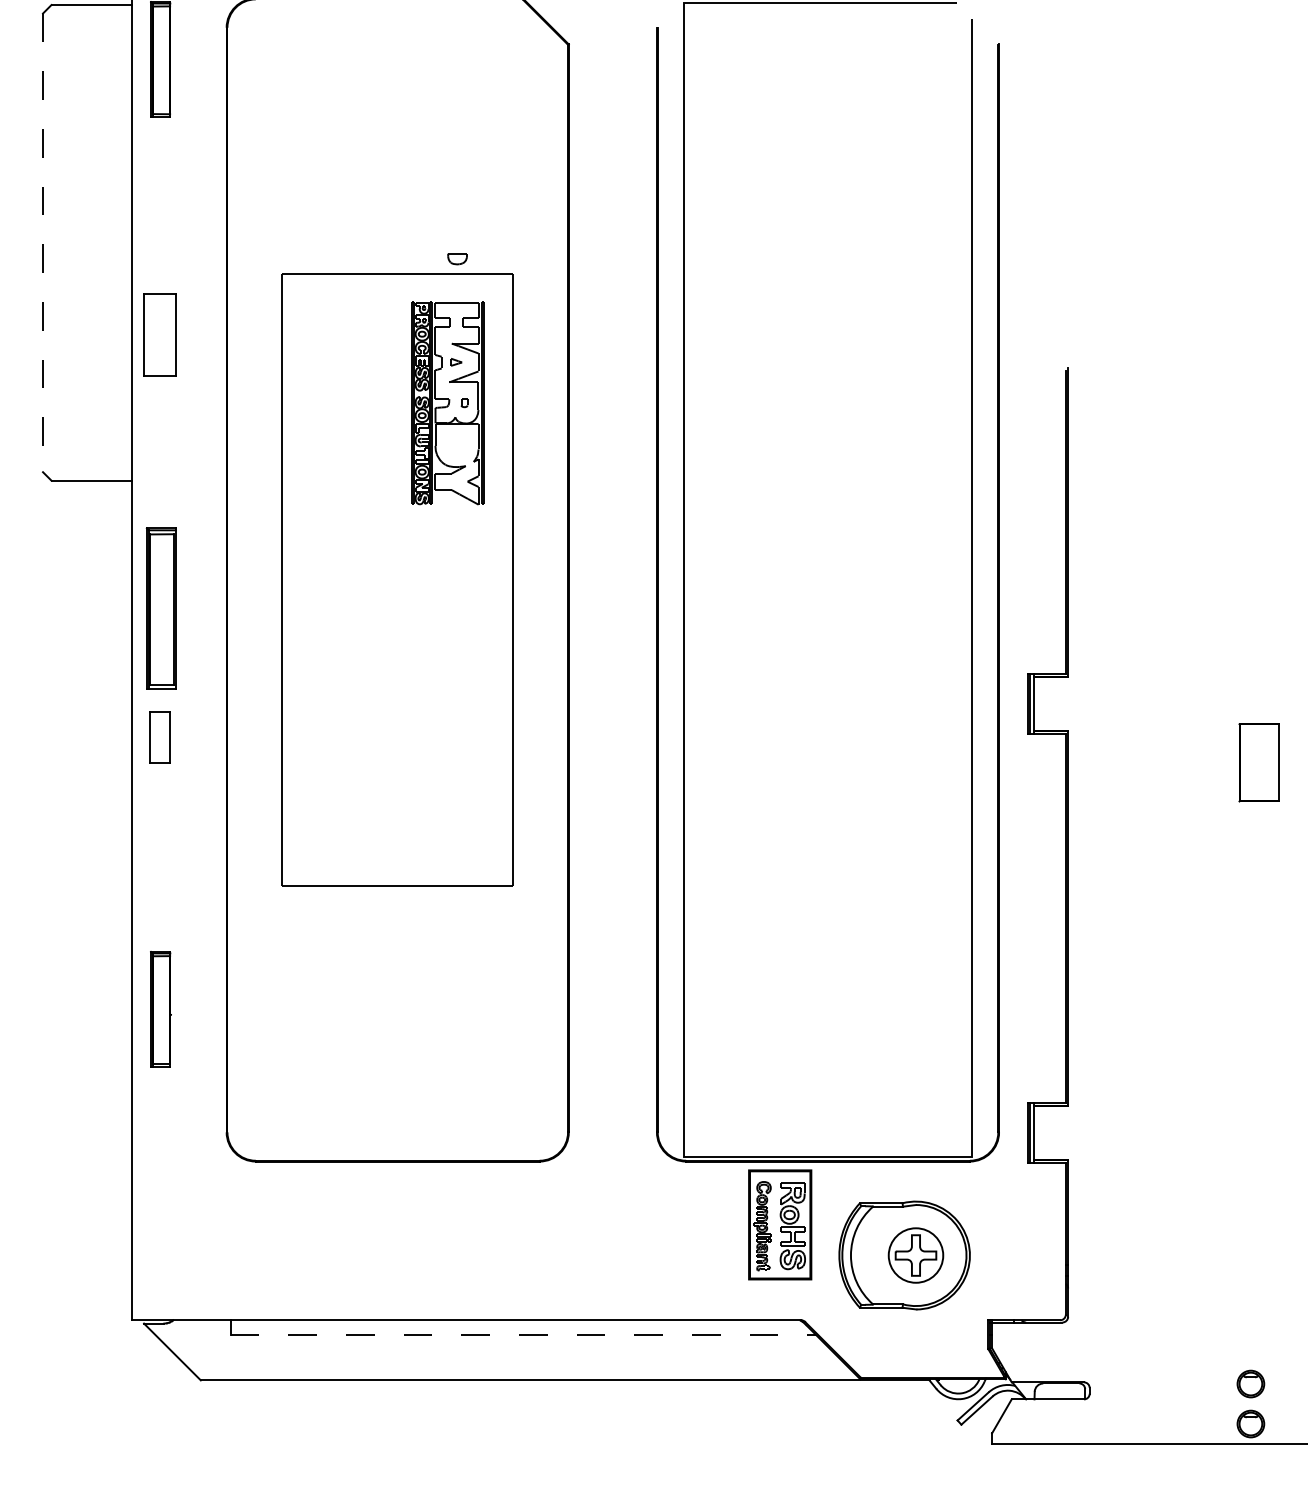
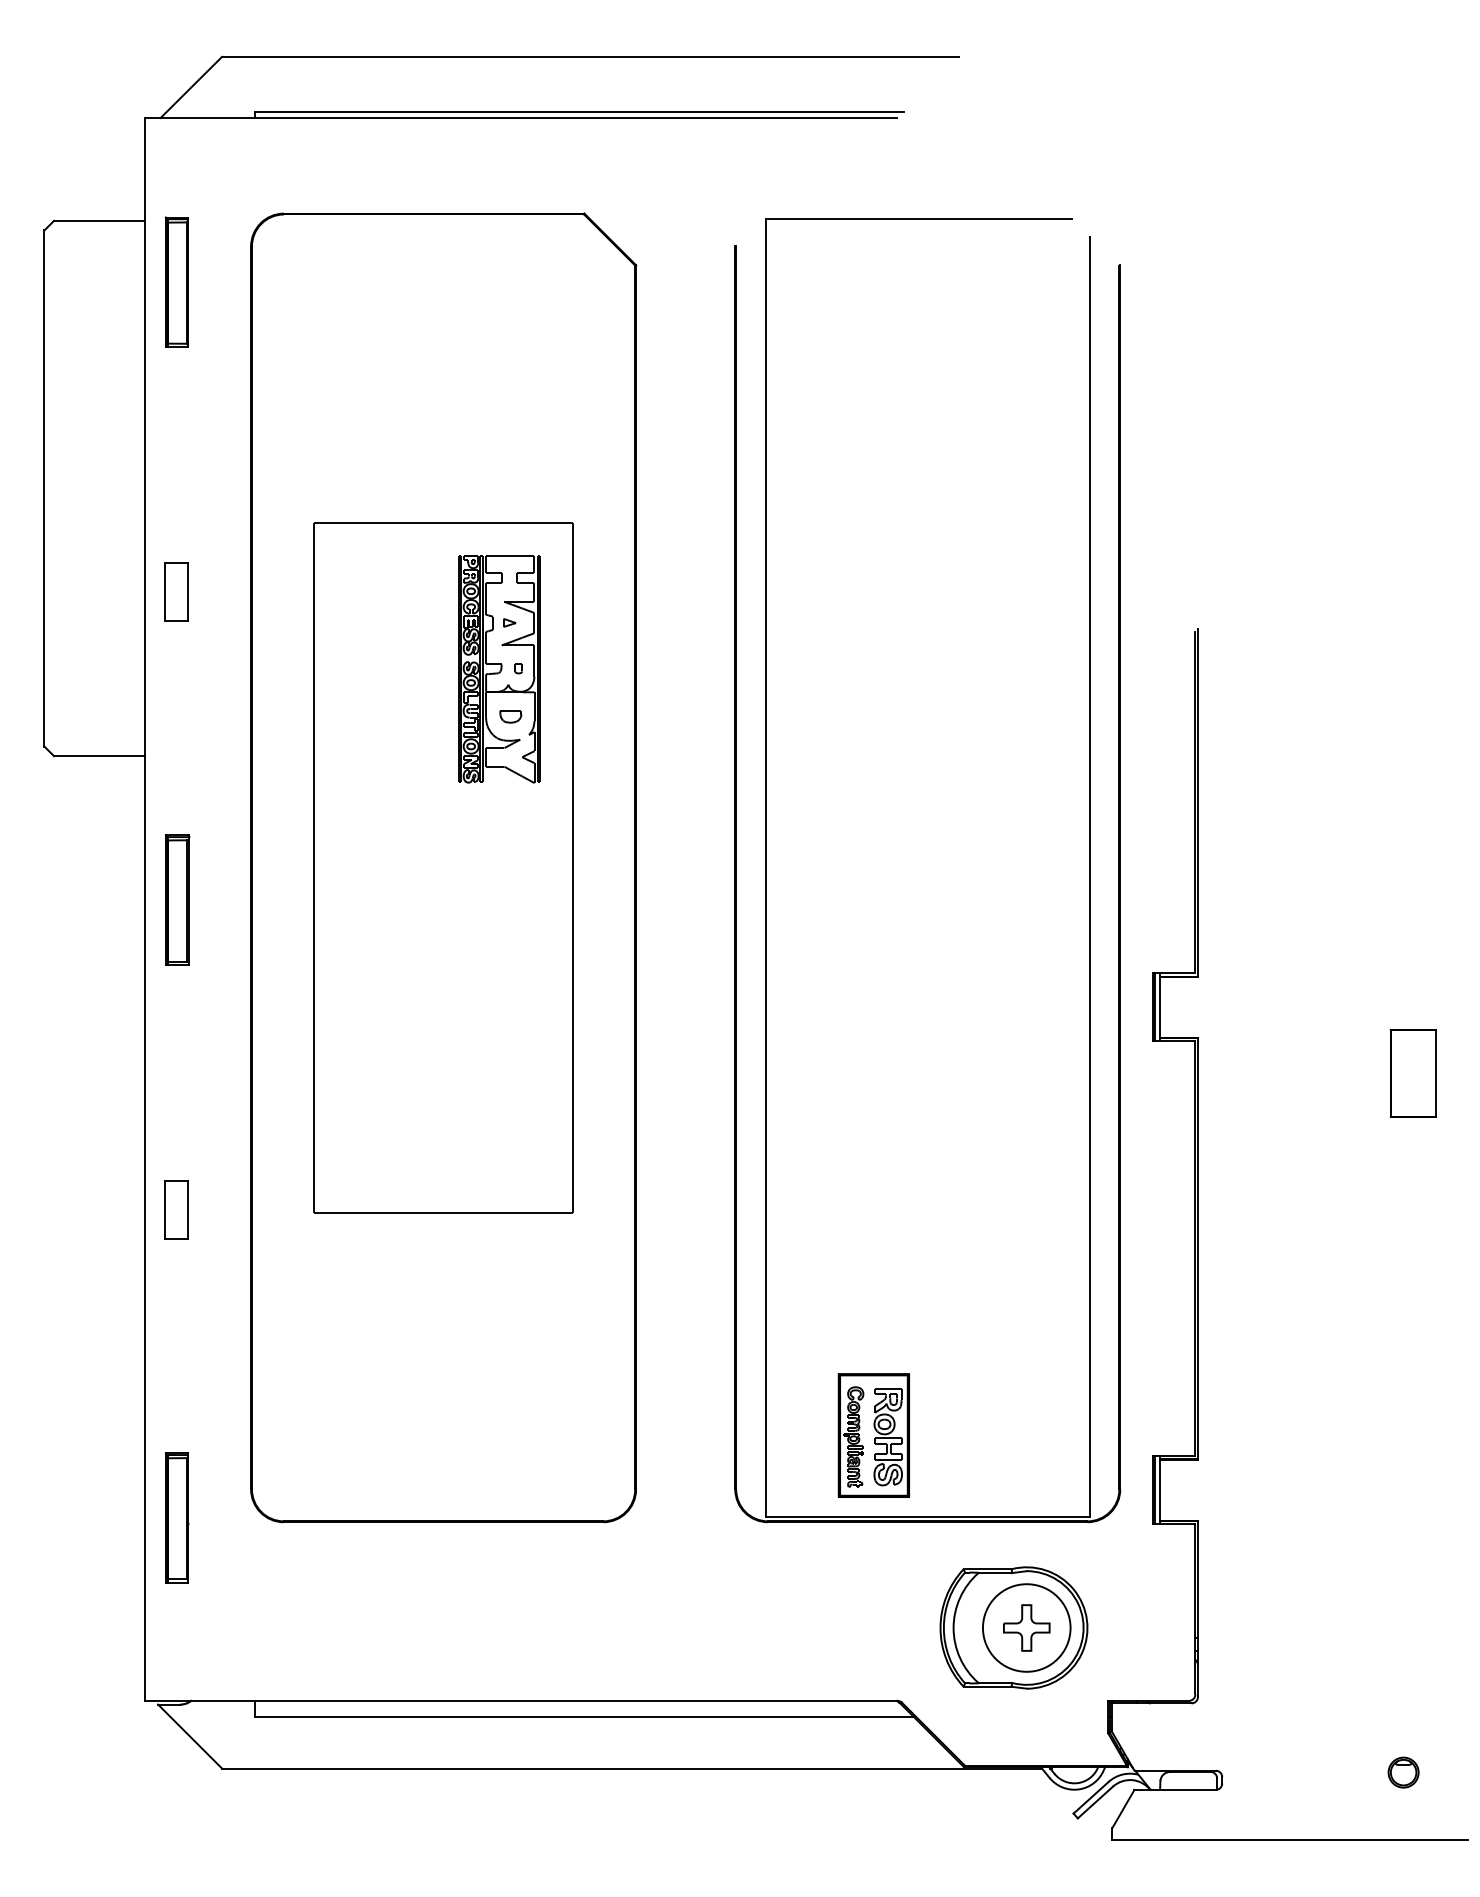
line: (43, 243) -> (44, 489), dashed -> solid
part: (457, 258) -> (510, 716), moved
part: (160, 334) -> (176, 591), size x0.62
part: (161, 608) -> (177, 899), size x0.71
part: (160, 736) -> (176, 1209), moved
part: (160, 1008) -> (176, 1517), moved
part: (779, 1224) -> (873, 1435), moved
circle: (915, 1255) -> (1026, 1627), size x1.43
line: (523, 1335) -> (585, 1717), dashed -> solid
part: (1250, 1423) -> (1403, 1817), removed

